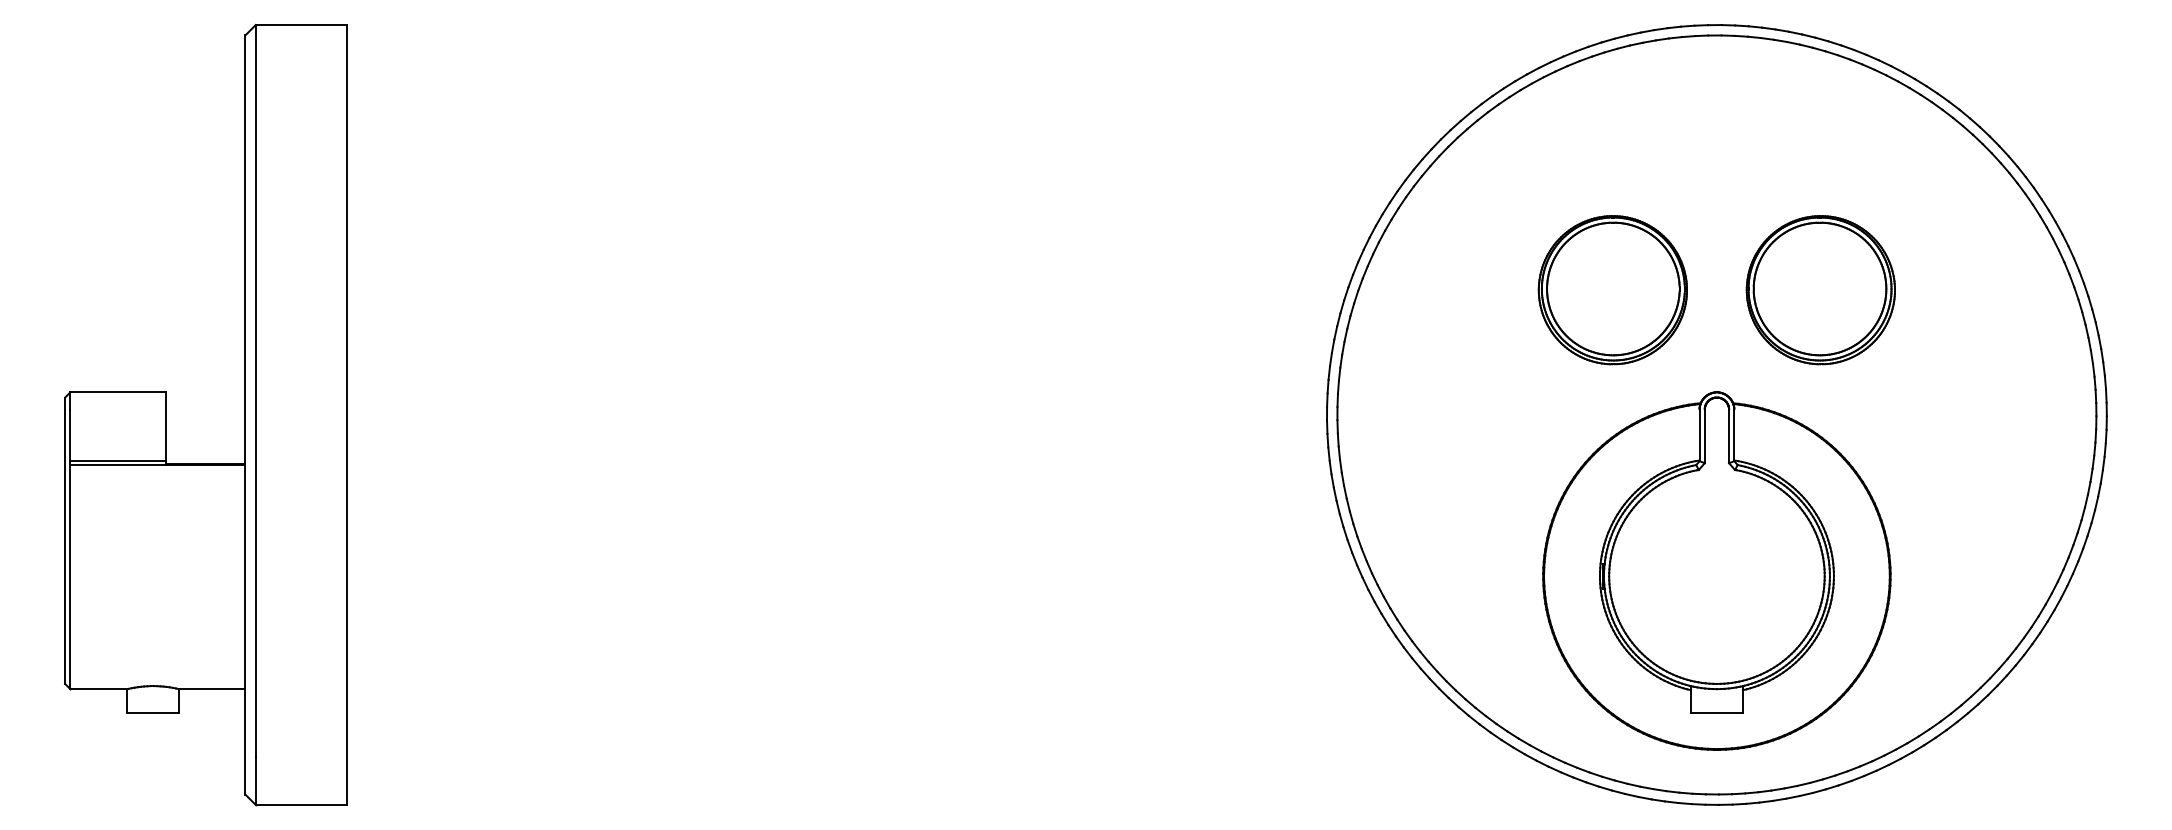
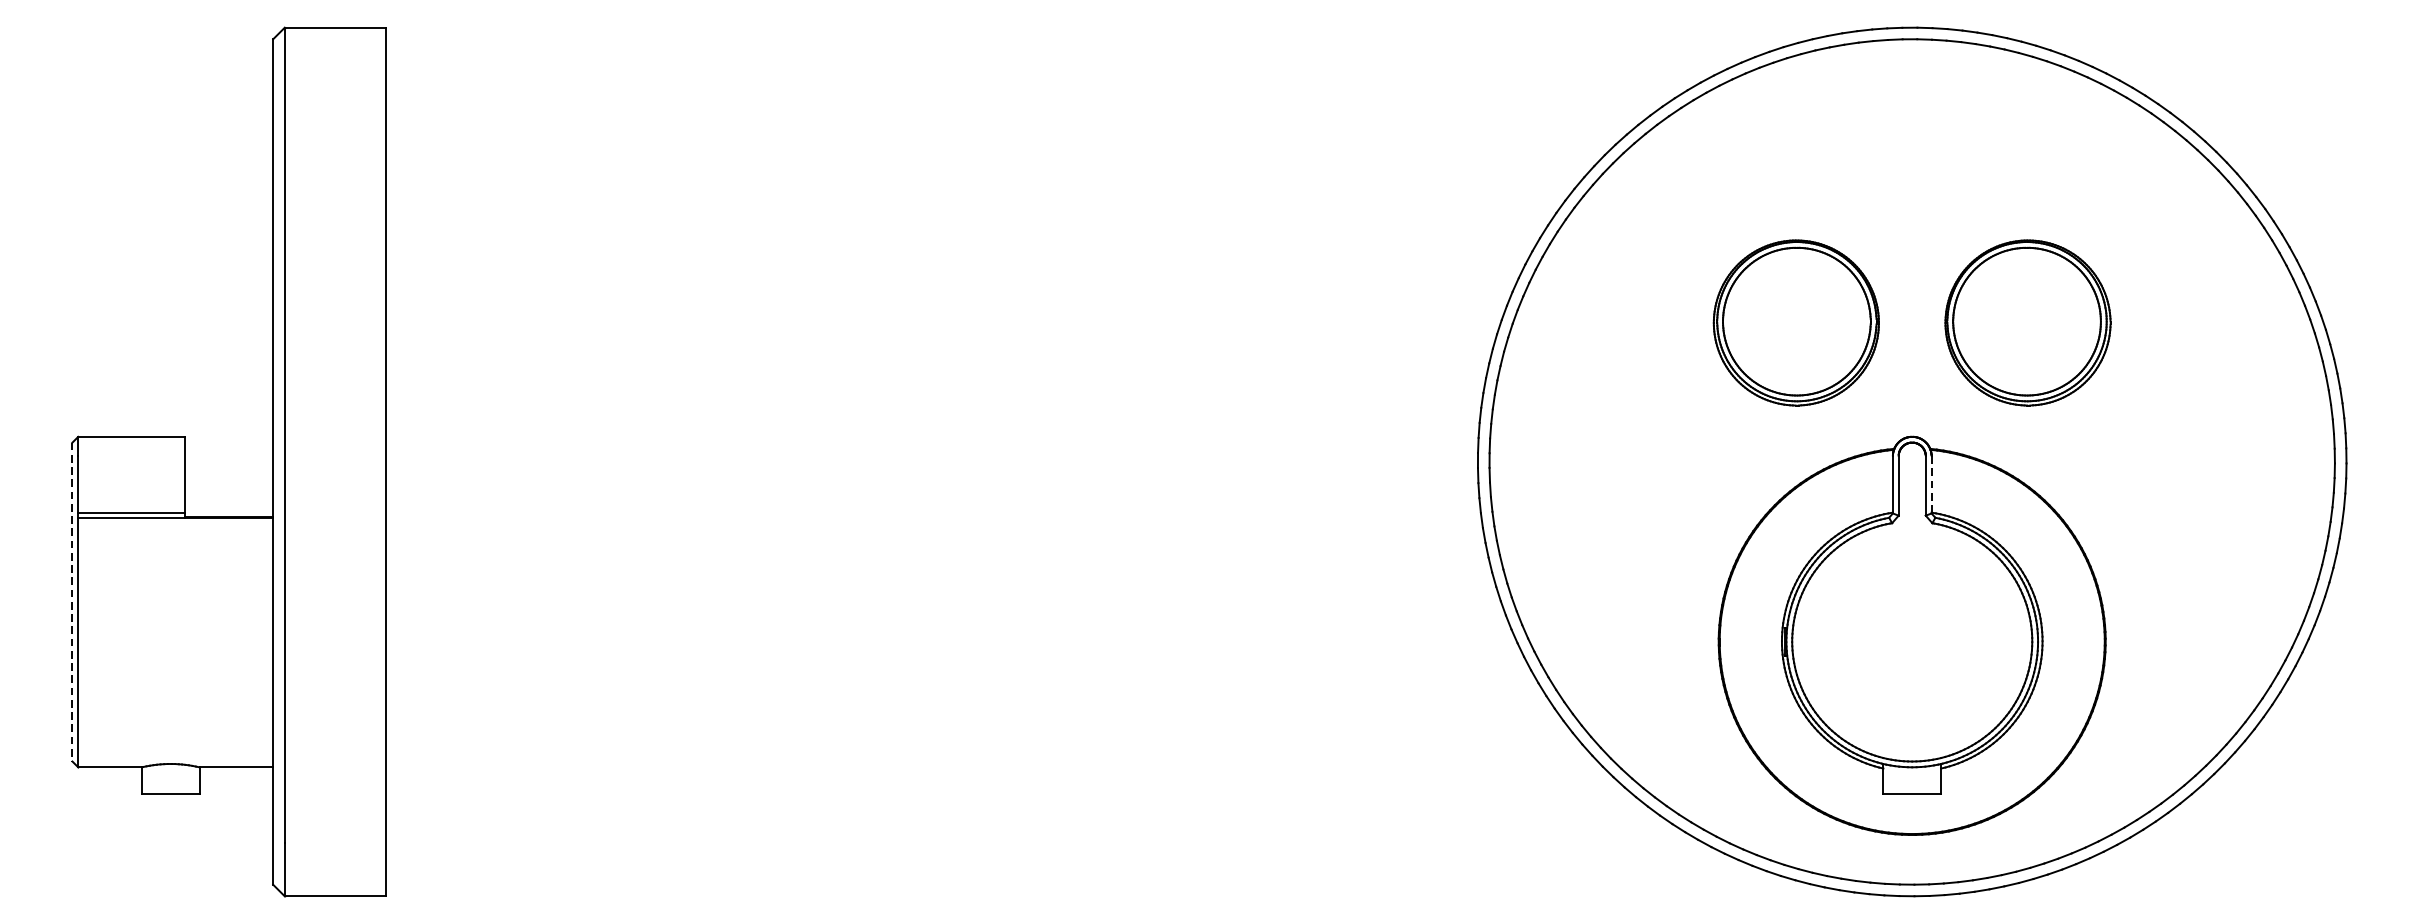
line: (1734, 435) -> (1931, 484), solid -> dashed
line: (65, 541) -> (72, 602), solid -> dashed

